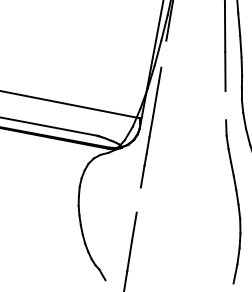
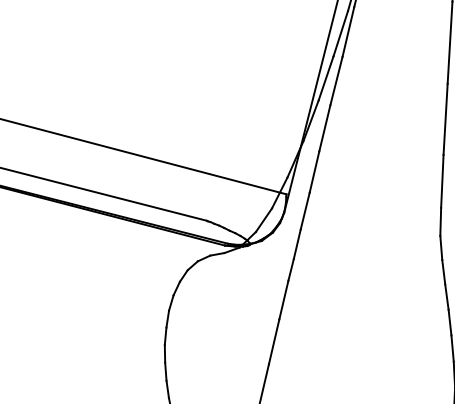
line: (163, 53) -> (335, 79), added
line: (225, 105) -> (441, 181), added
line: (138, 199) -> (273, 340), added

